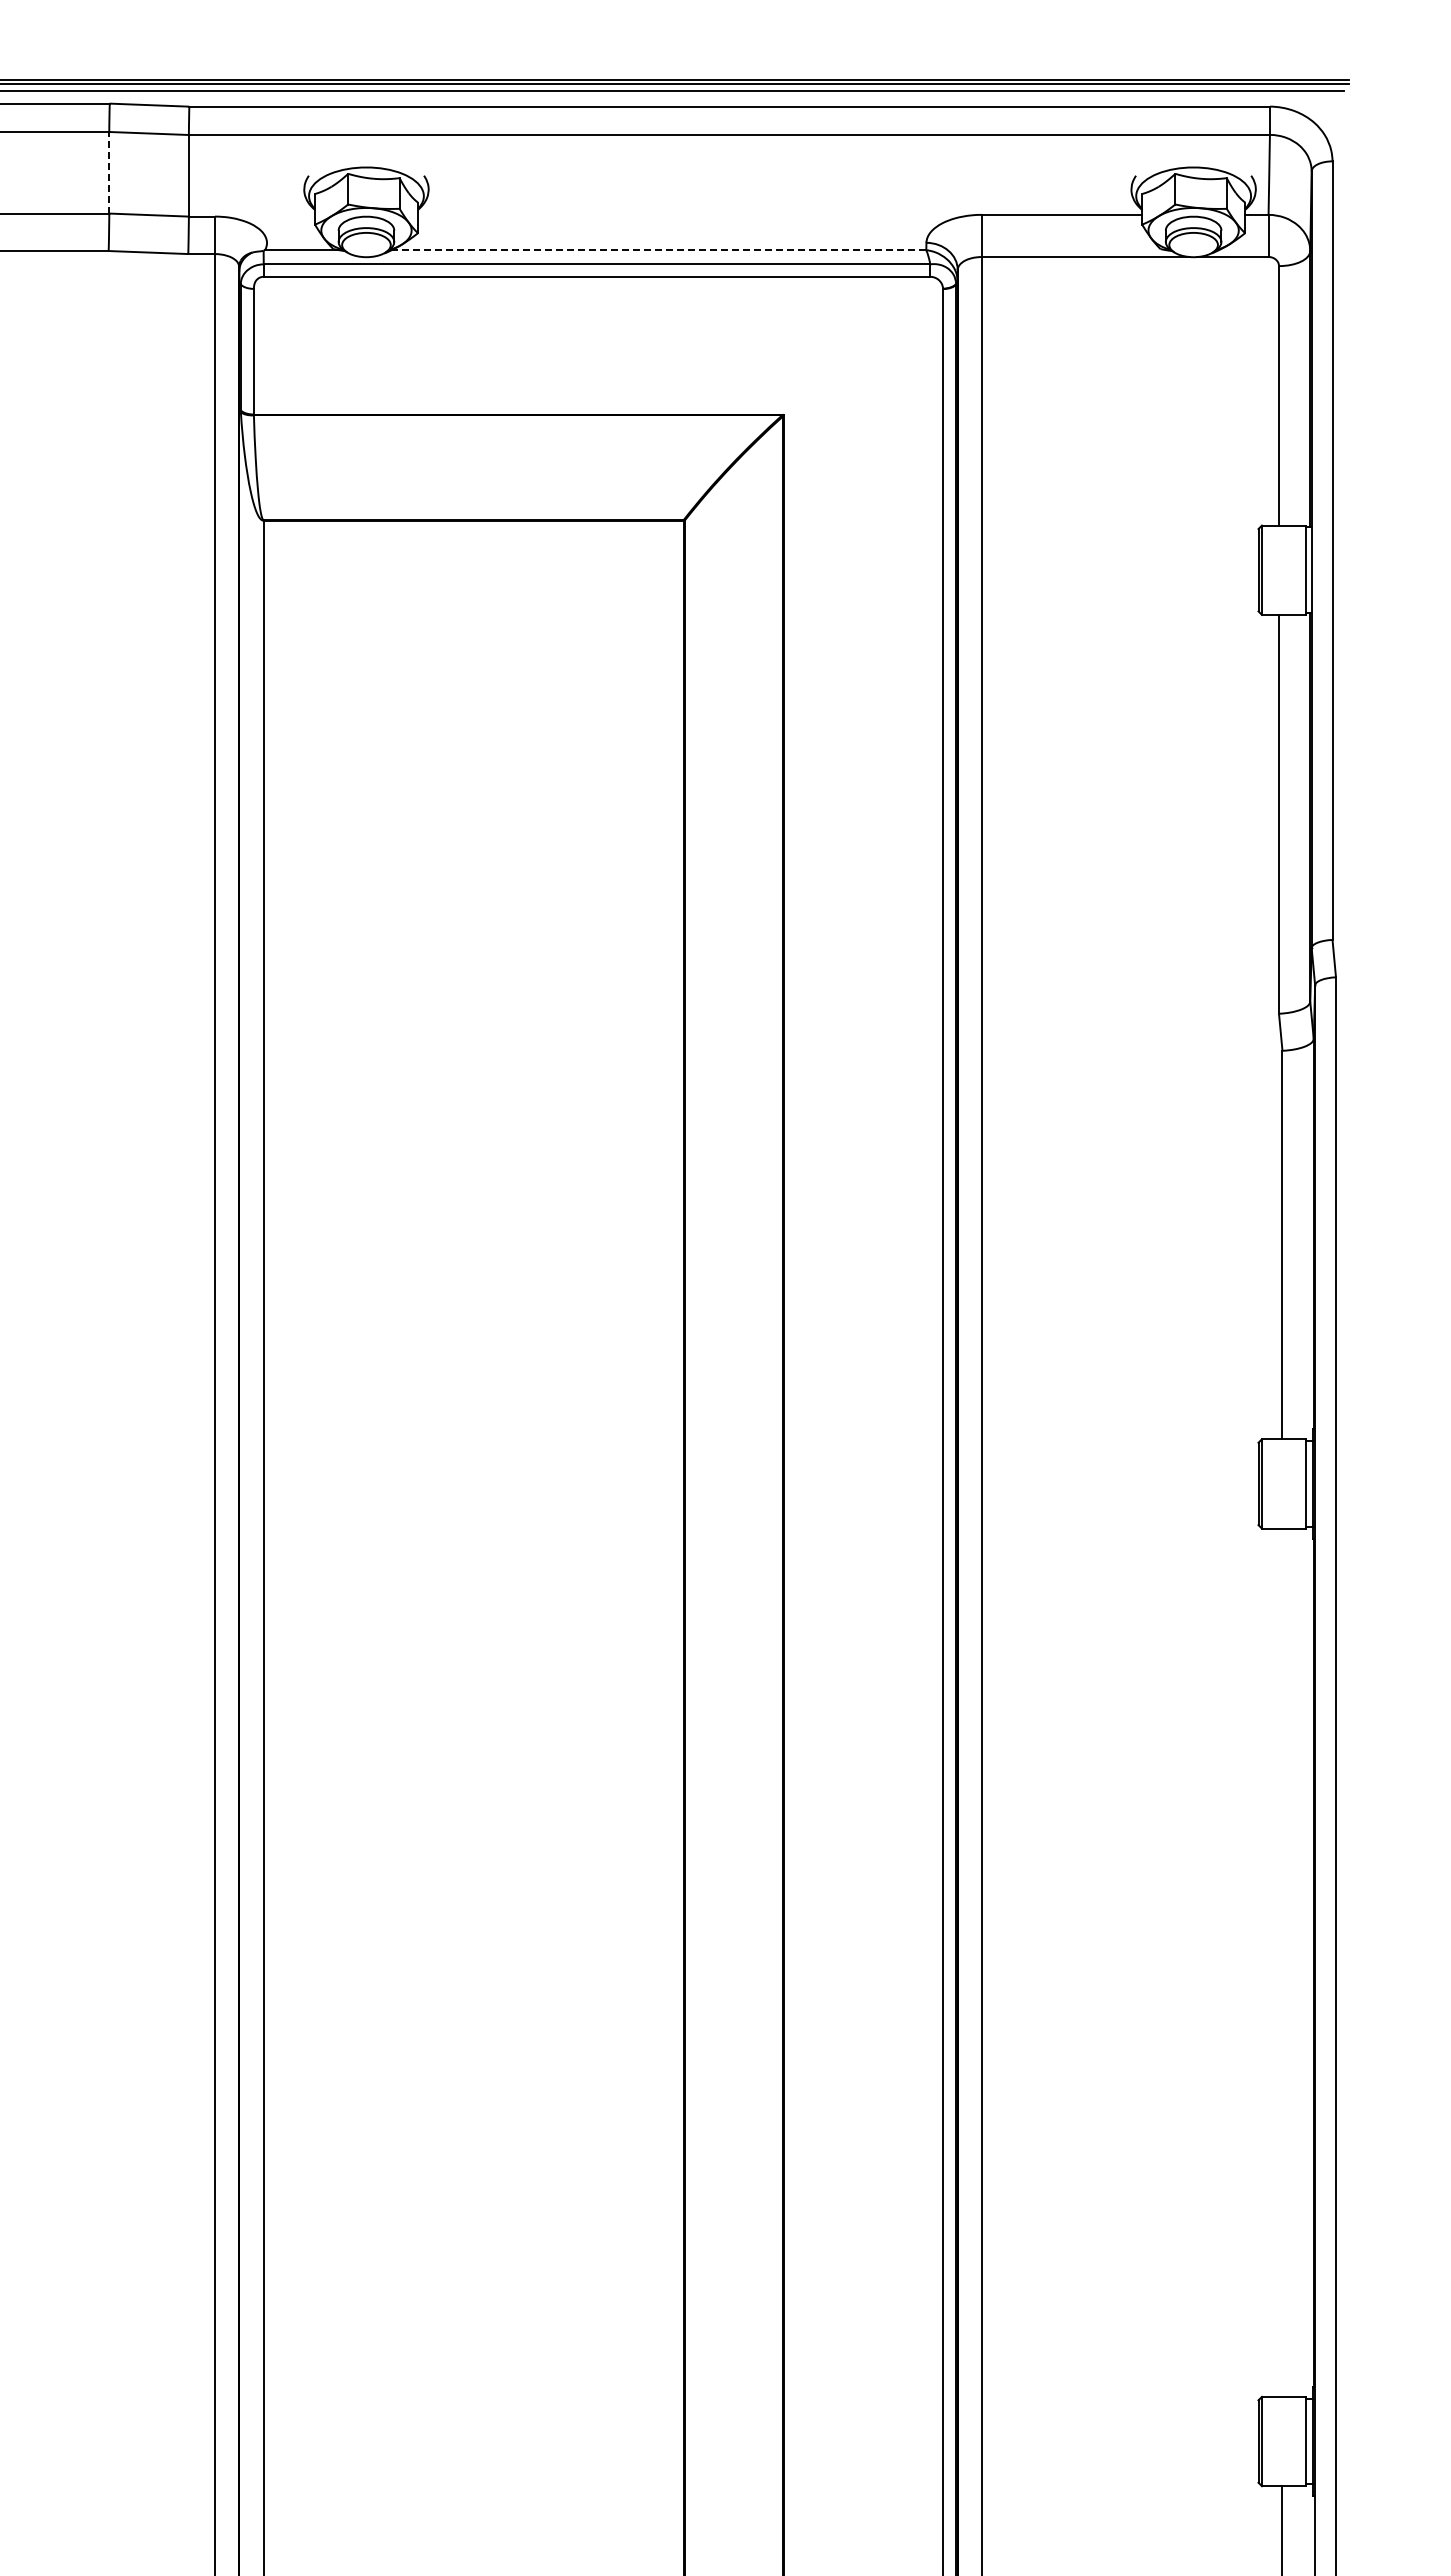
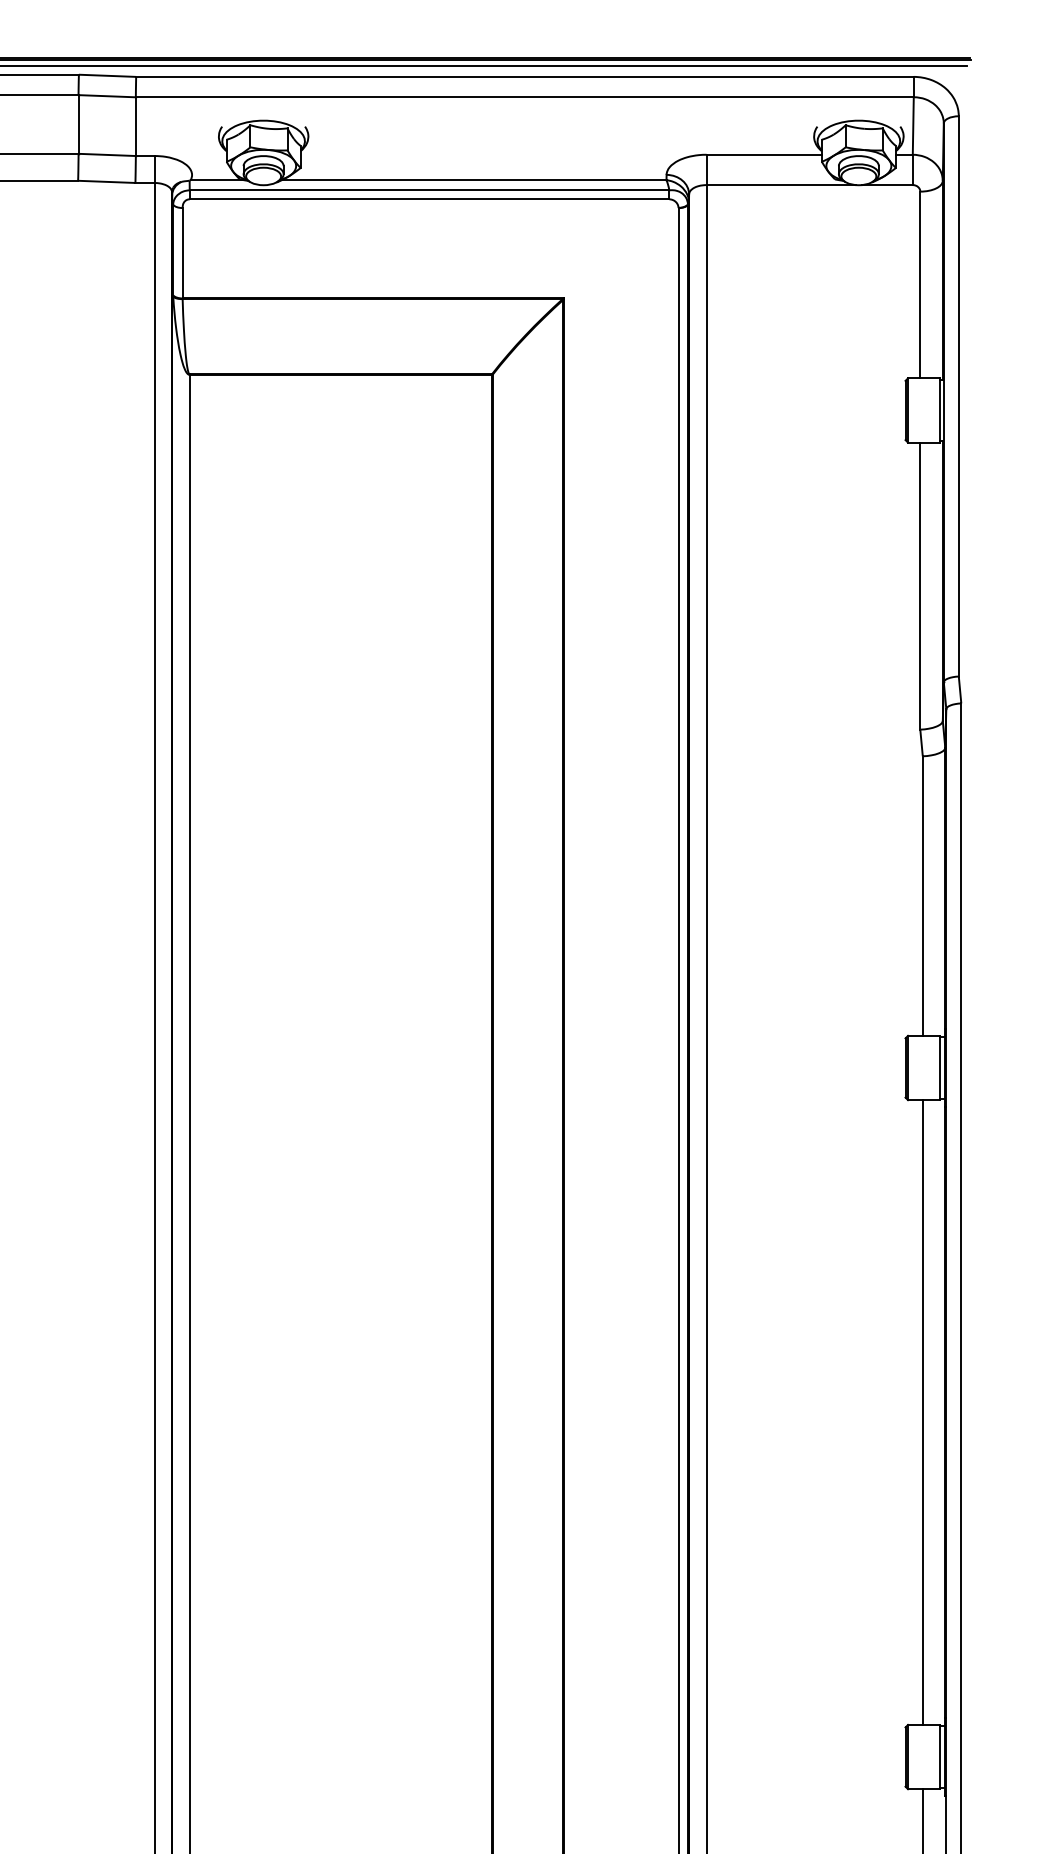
line: (109, 172) -> (78, 124), dashed -> solid
line: (658, 250) -> (473, 180), dashed -> solid
line: (1282, 1962) -> (922, 1412), added

